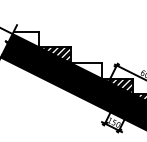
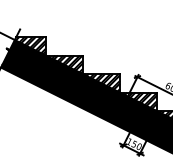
hatch: (25, 38) -> (30, 45), added
hatch: (86, 71) -> (101, 83), added

